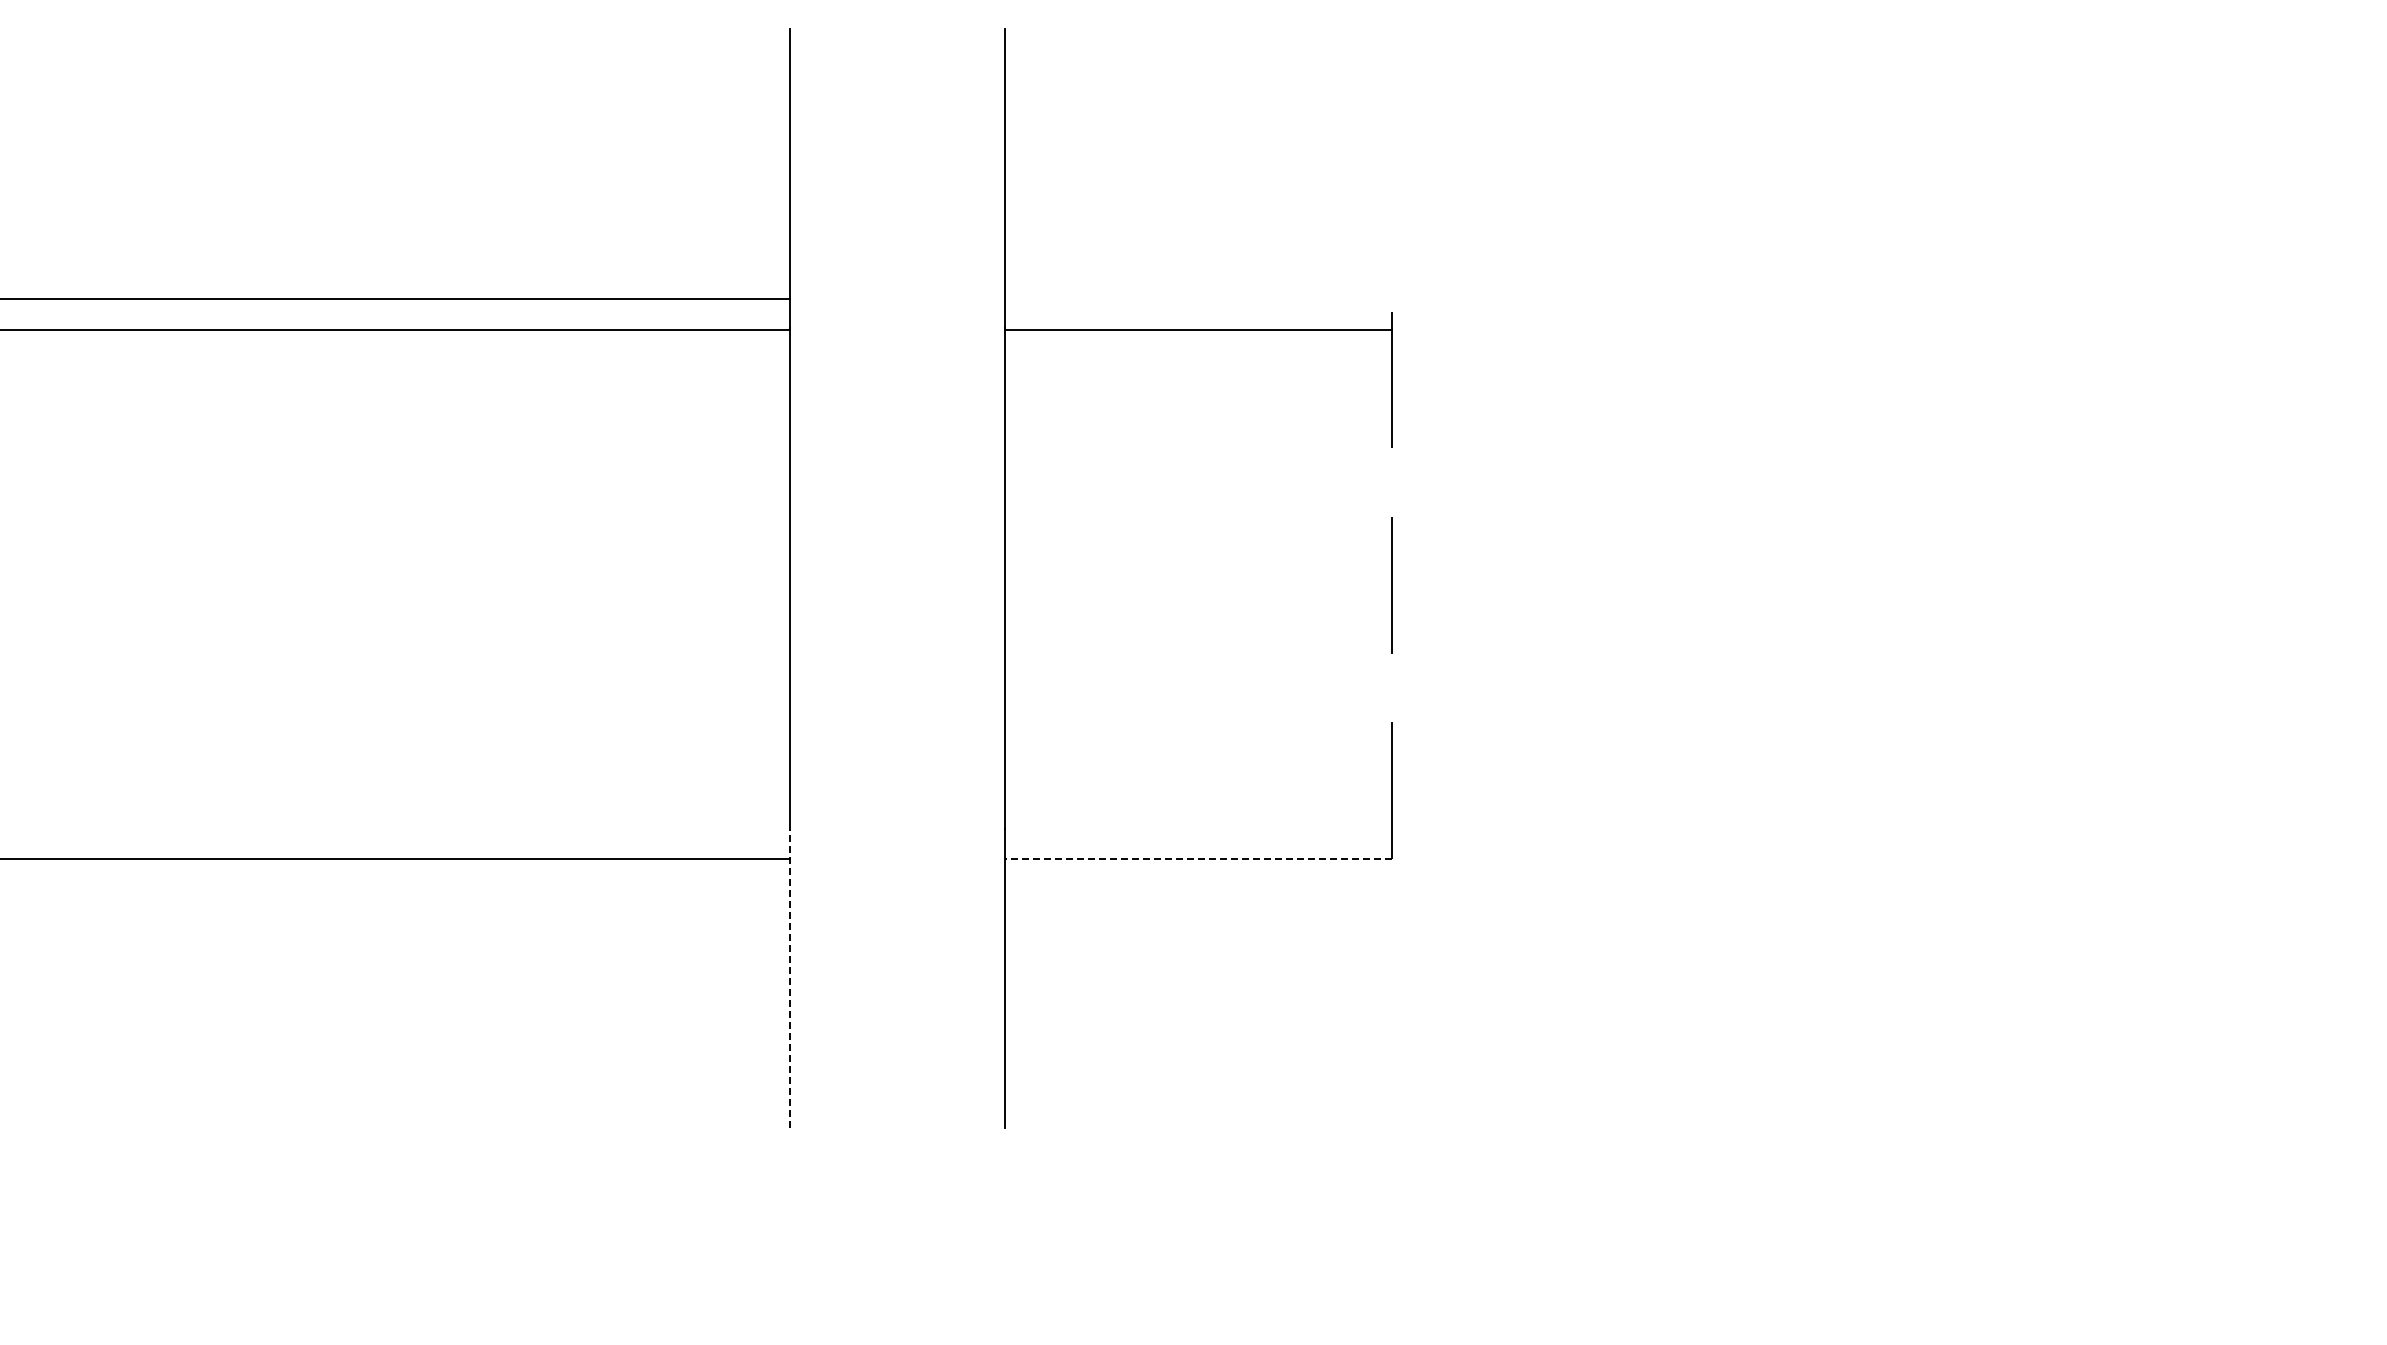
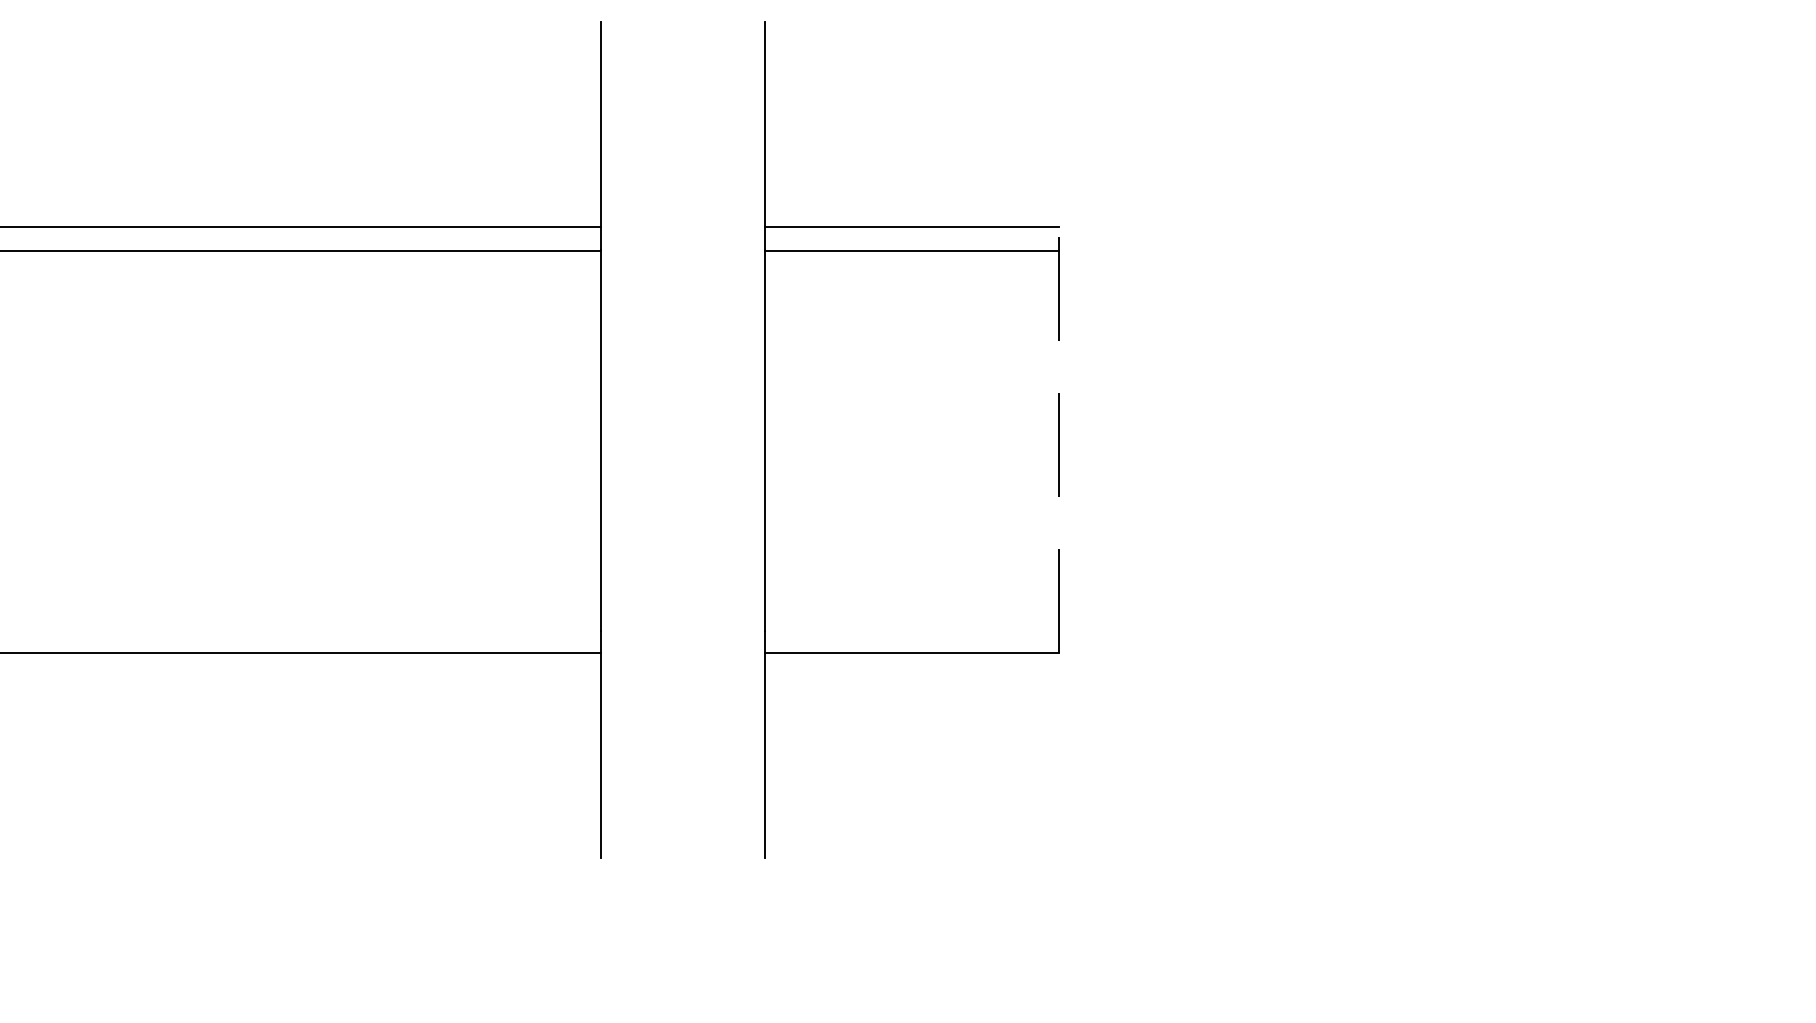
line: (1198, 298) -> (911, 226), added
line: (1197, 858) -> (911, 653), dashed -> solid
line: (790, 978) -> (601, 744), dashed -> solid

